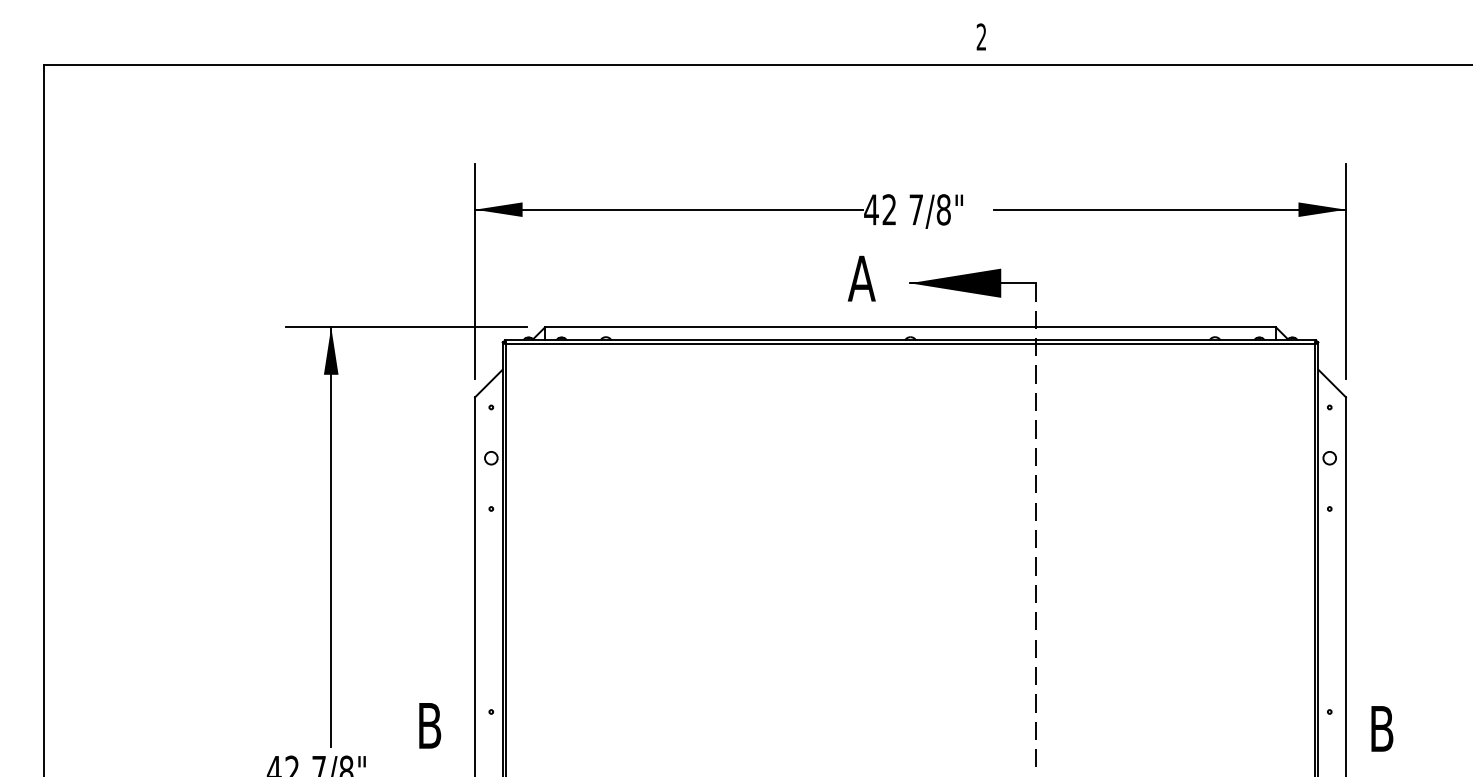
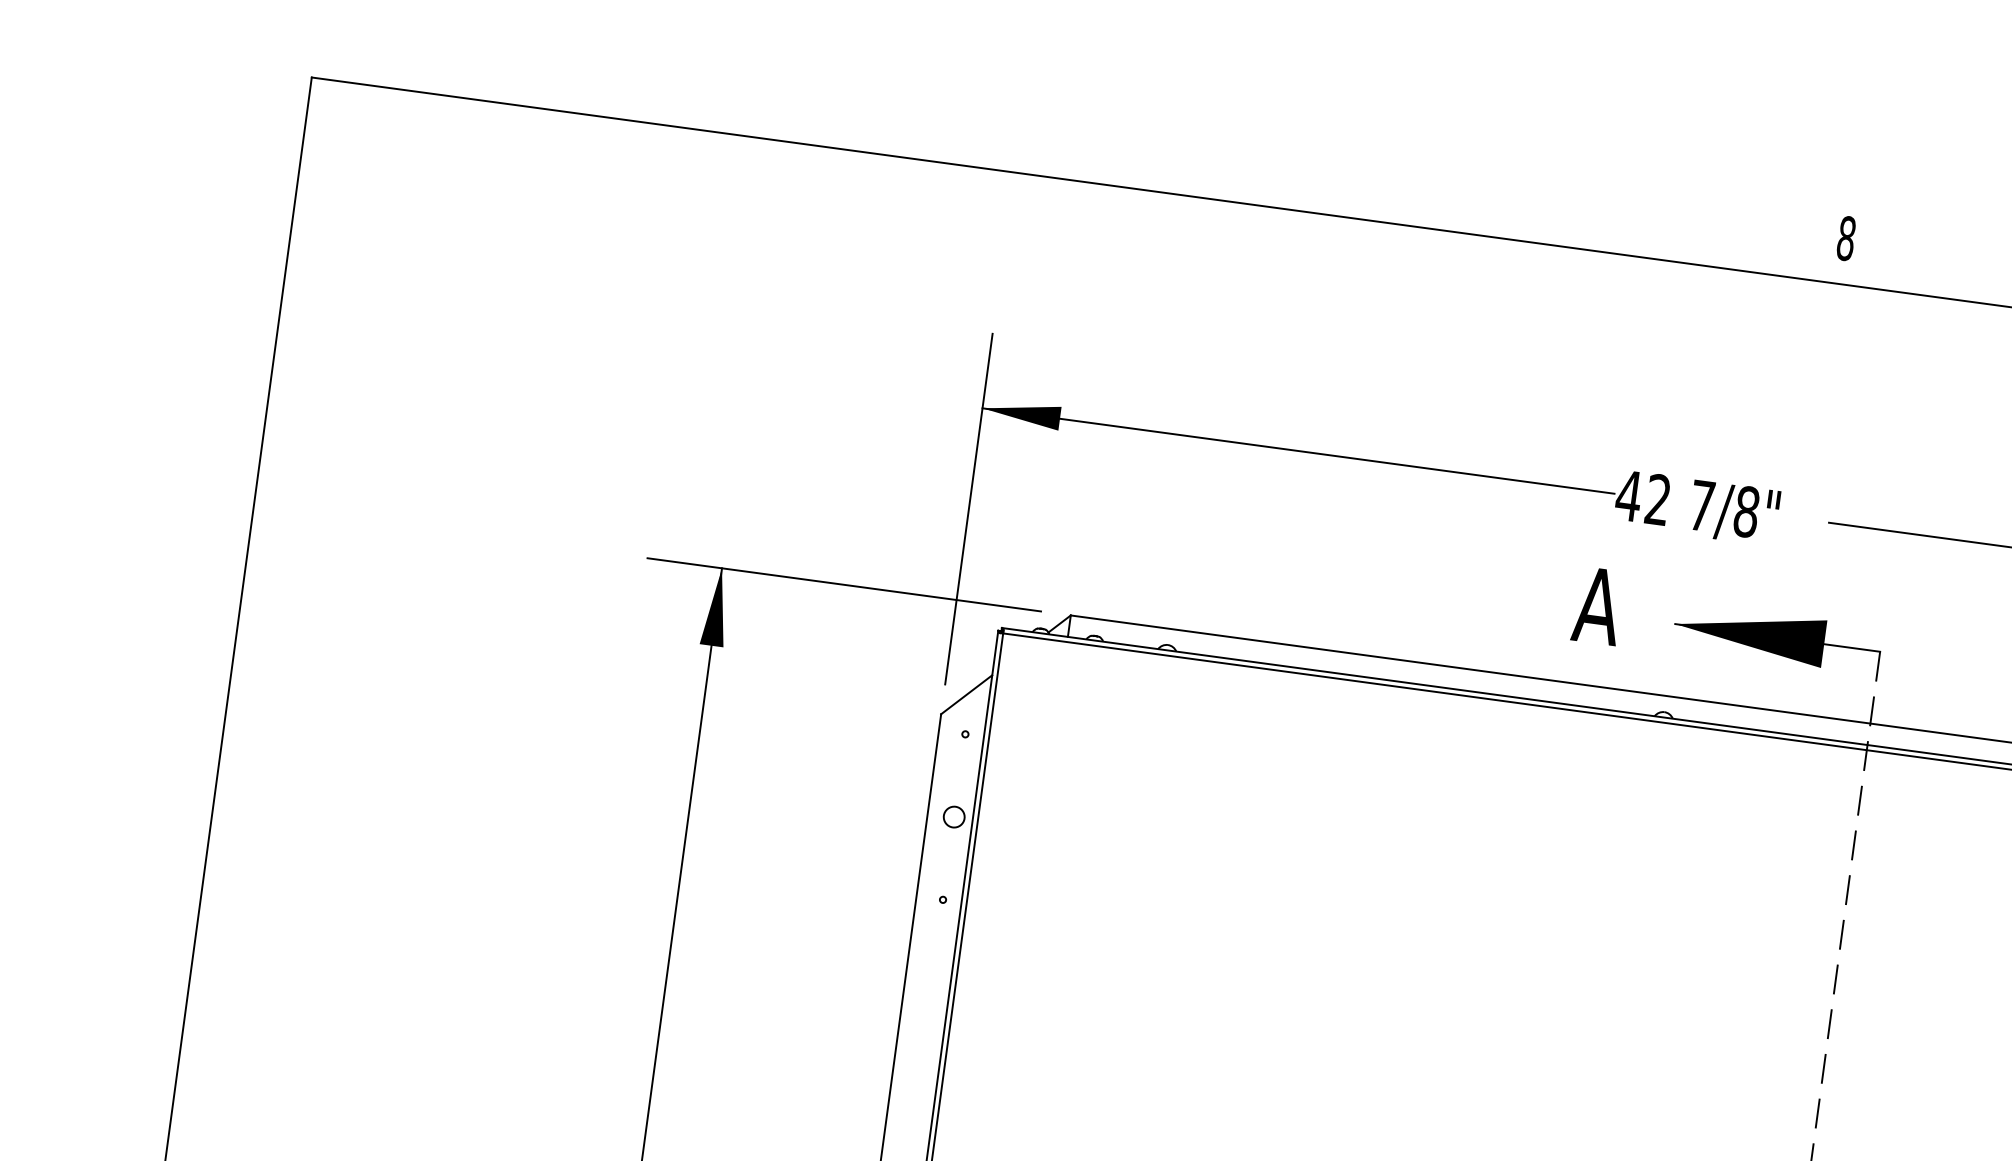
text: (981, 36) -> (1846, 237), 2 -> 8

